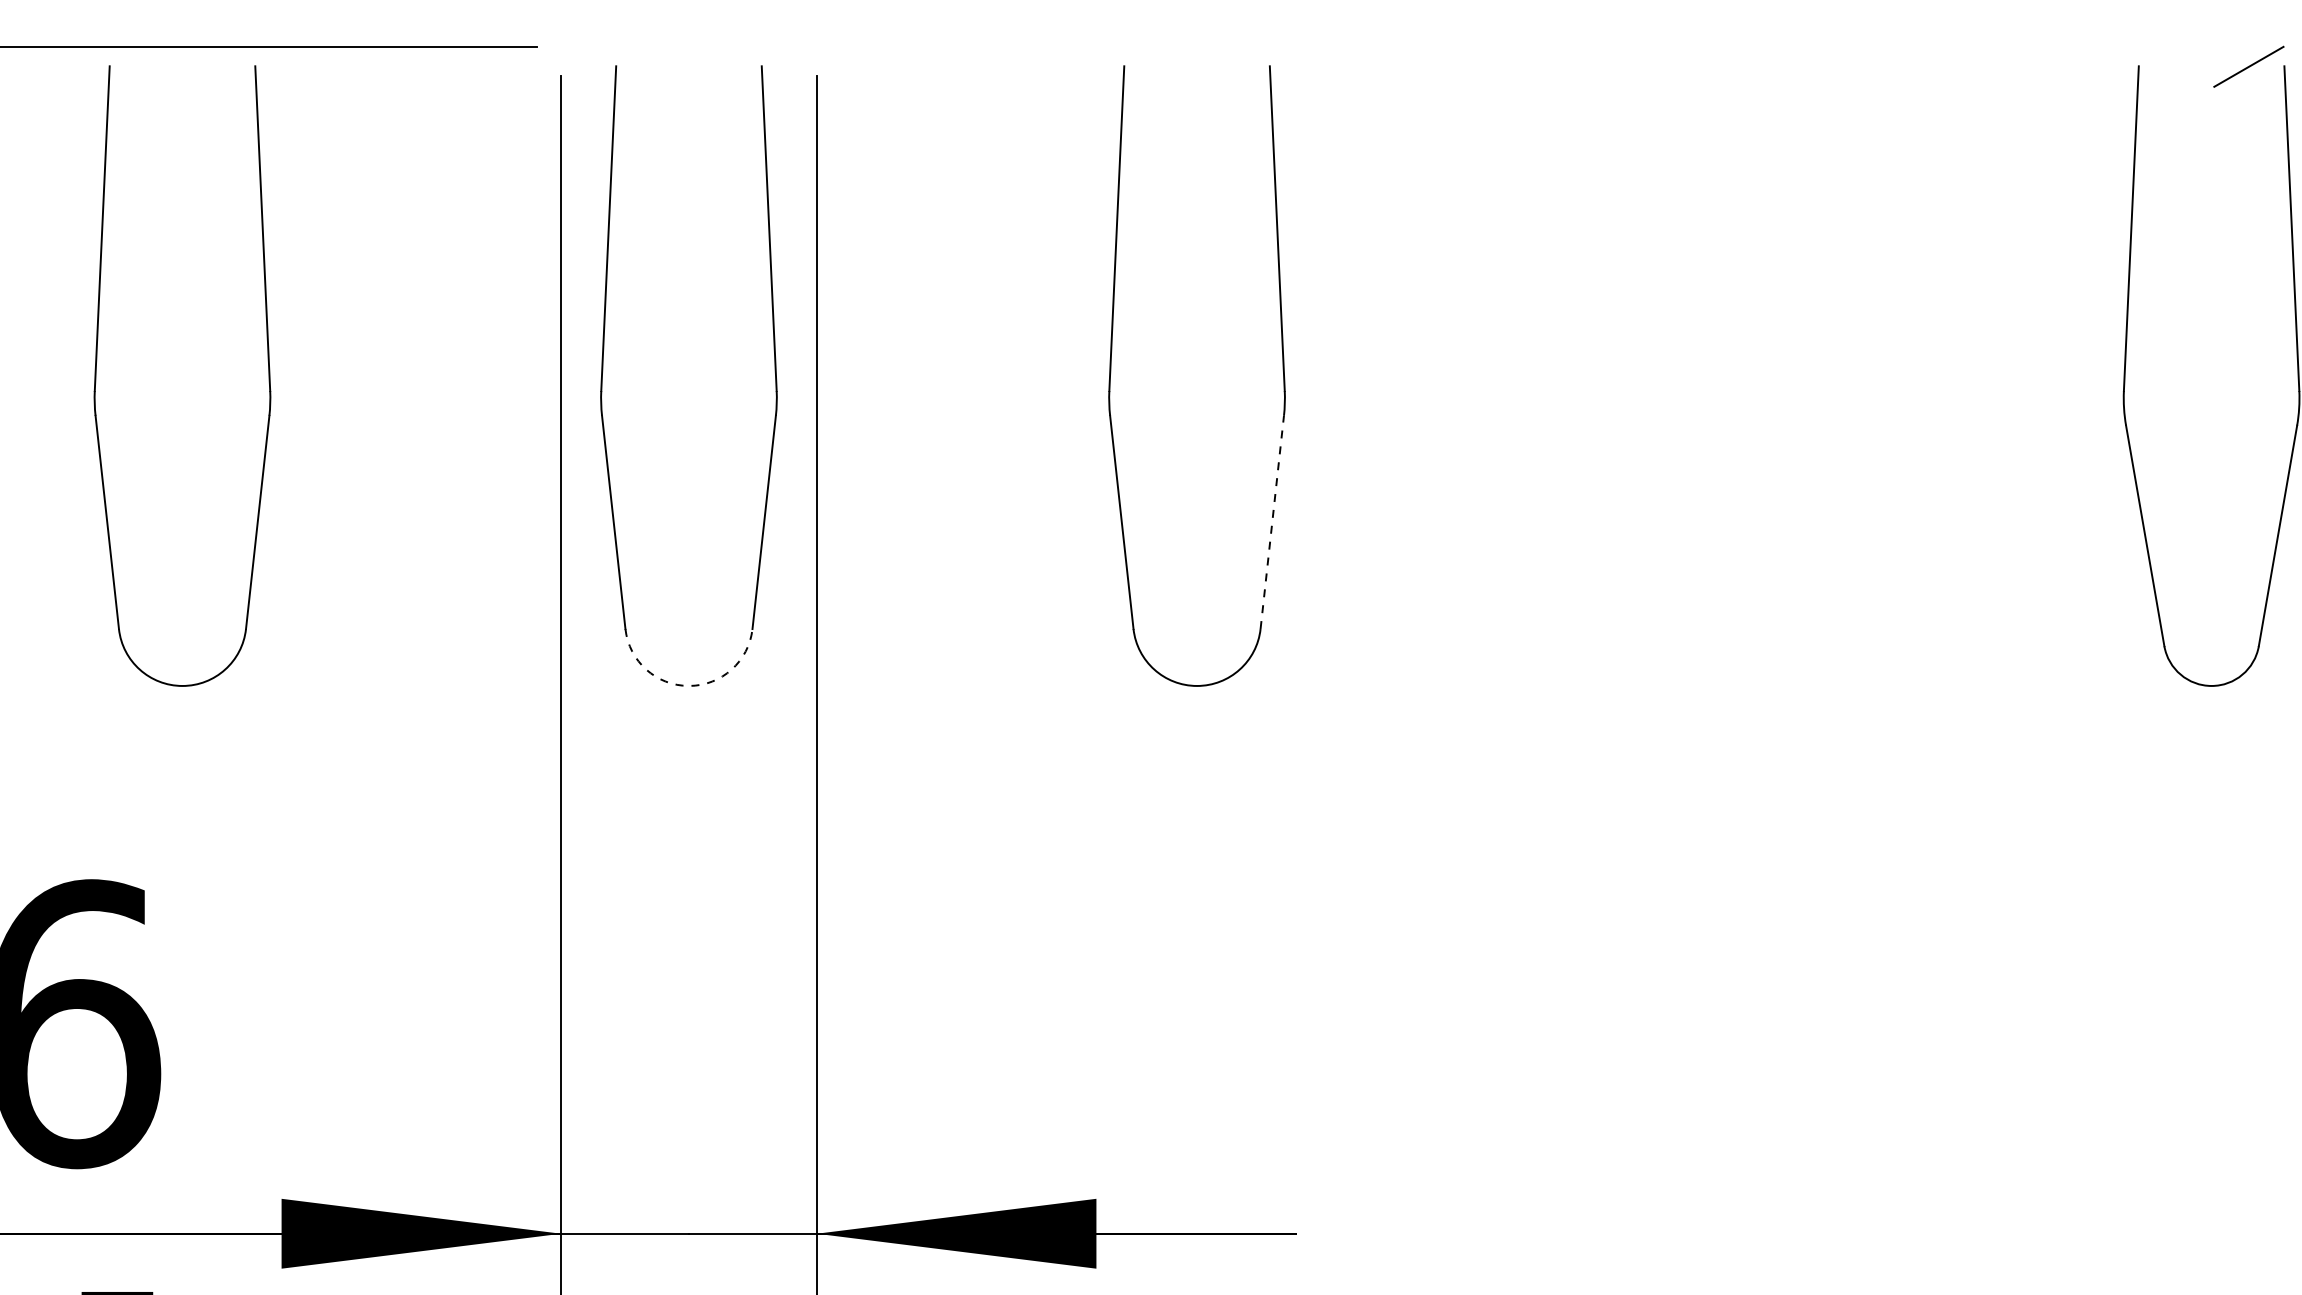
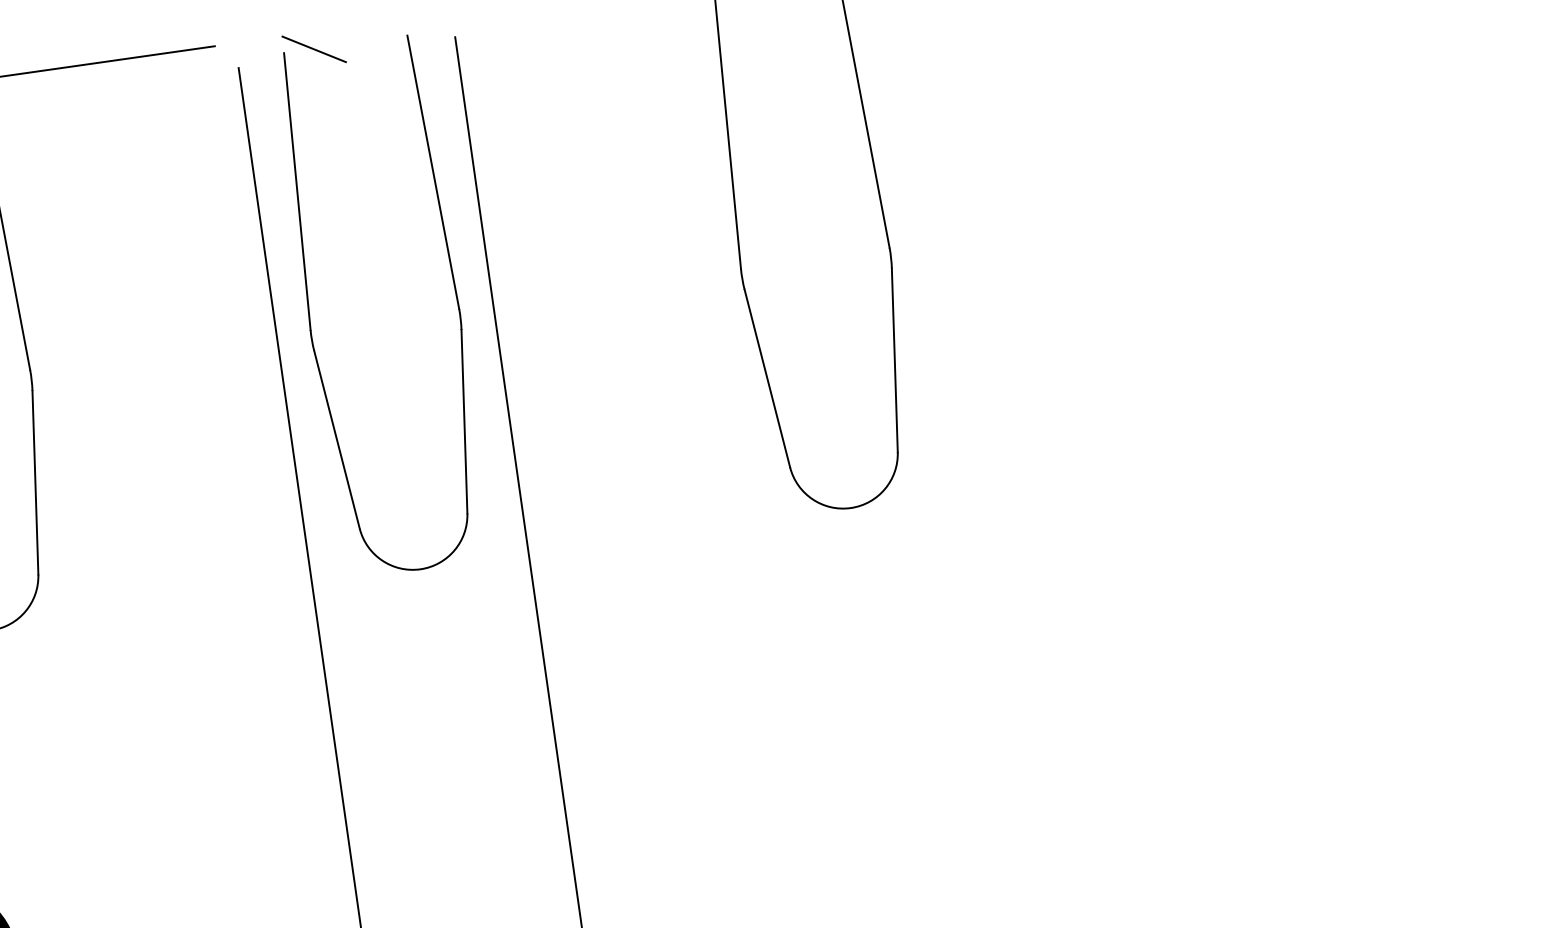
line: (651, 66) -> (314, 49), added
line: (1272, 521) -> (894, 359), dashed -> solid
arc: (688, 685) -> (419, 568), dashed -> solid

